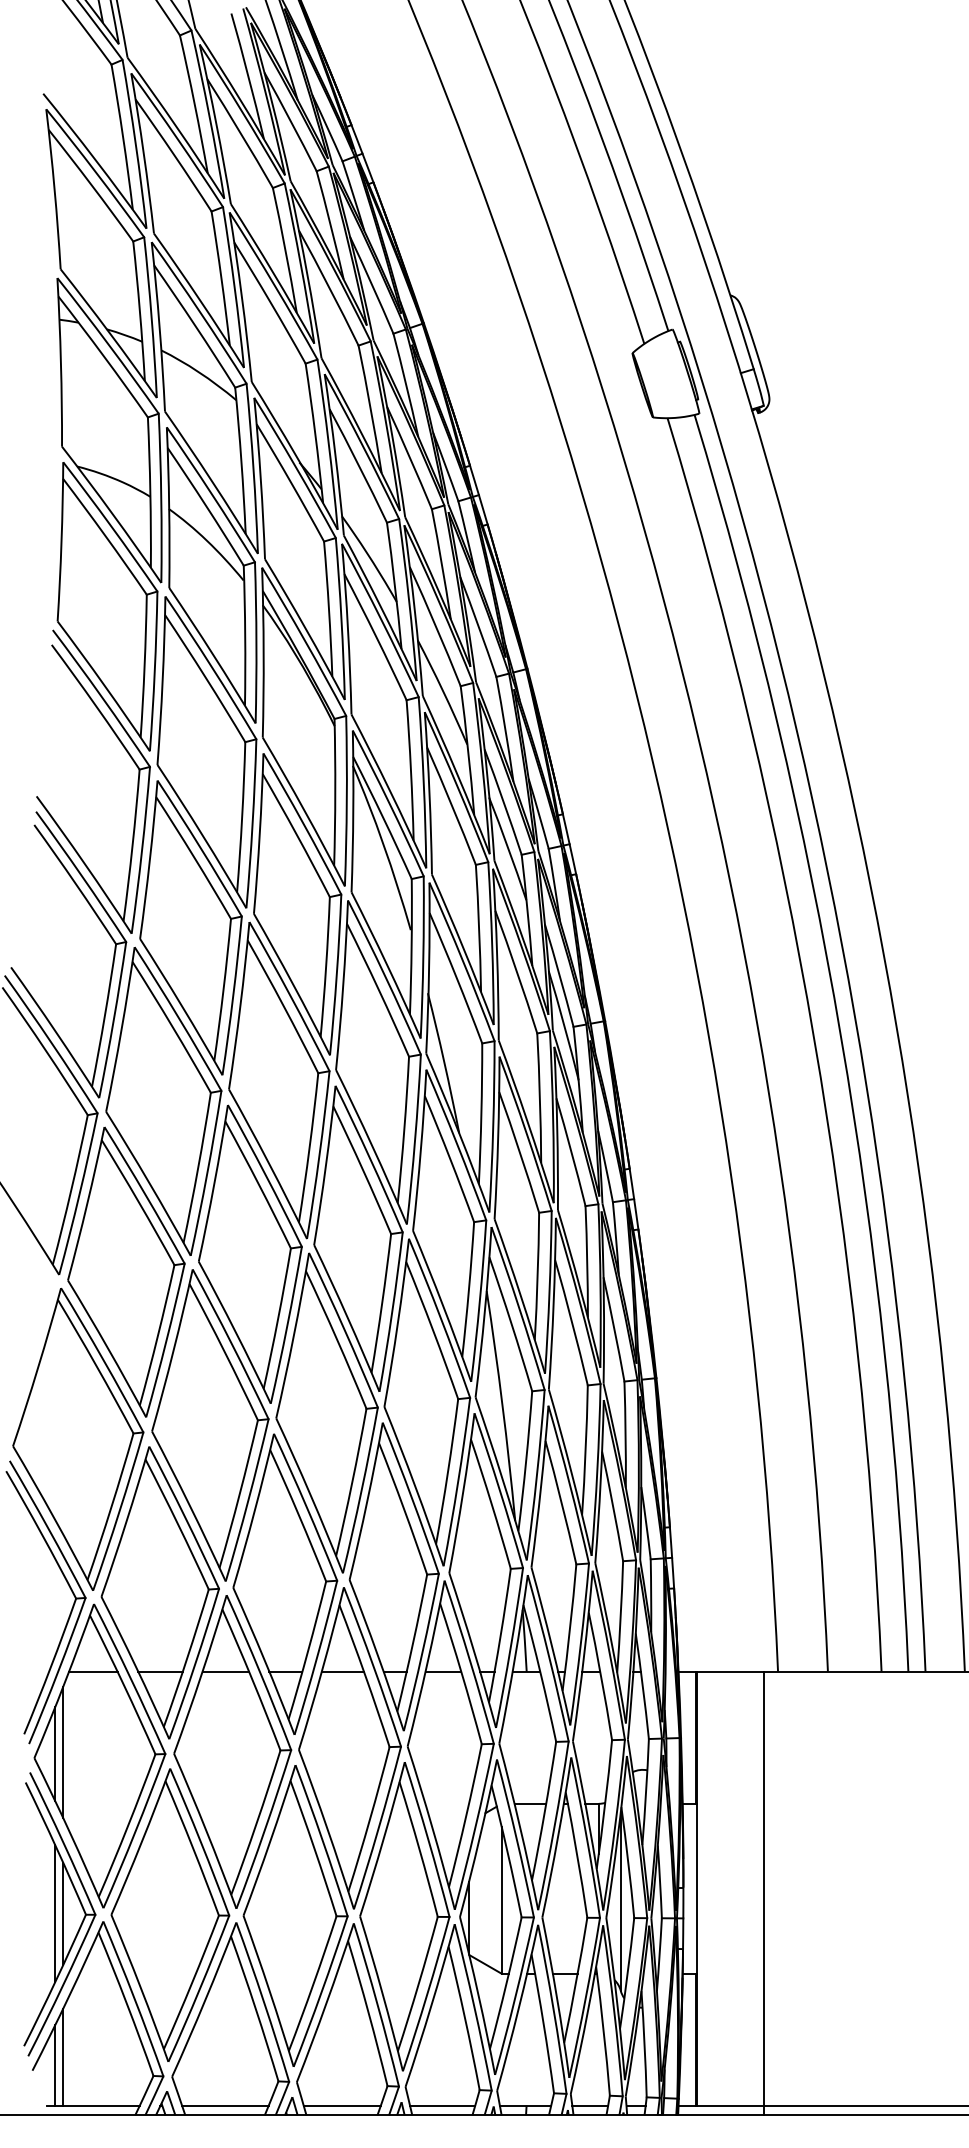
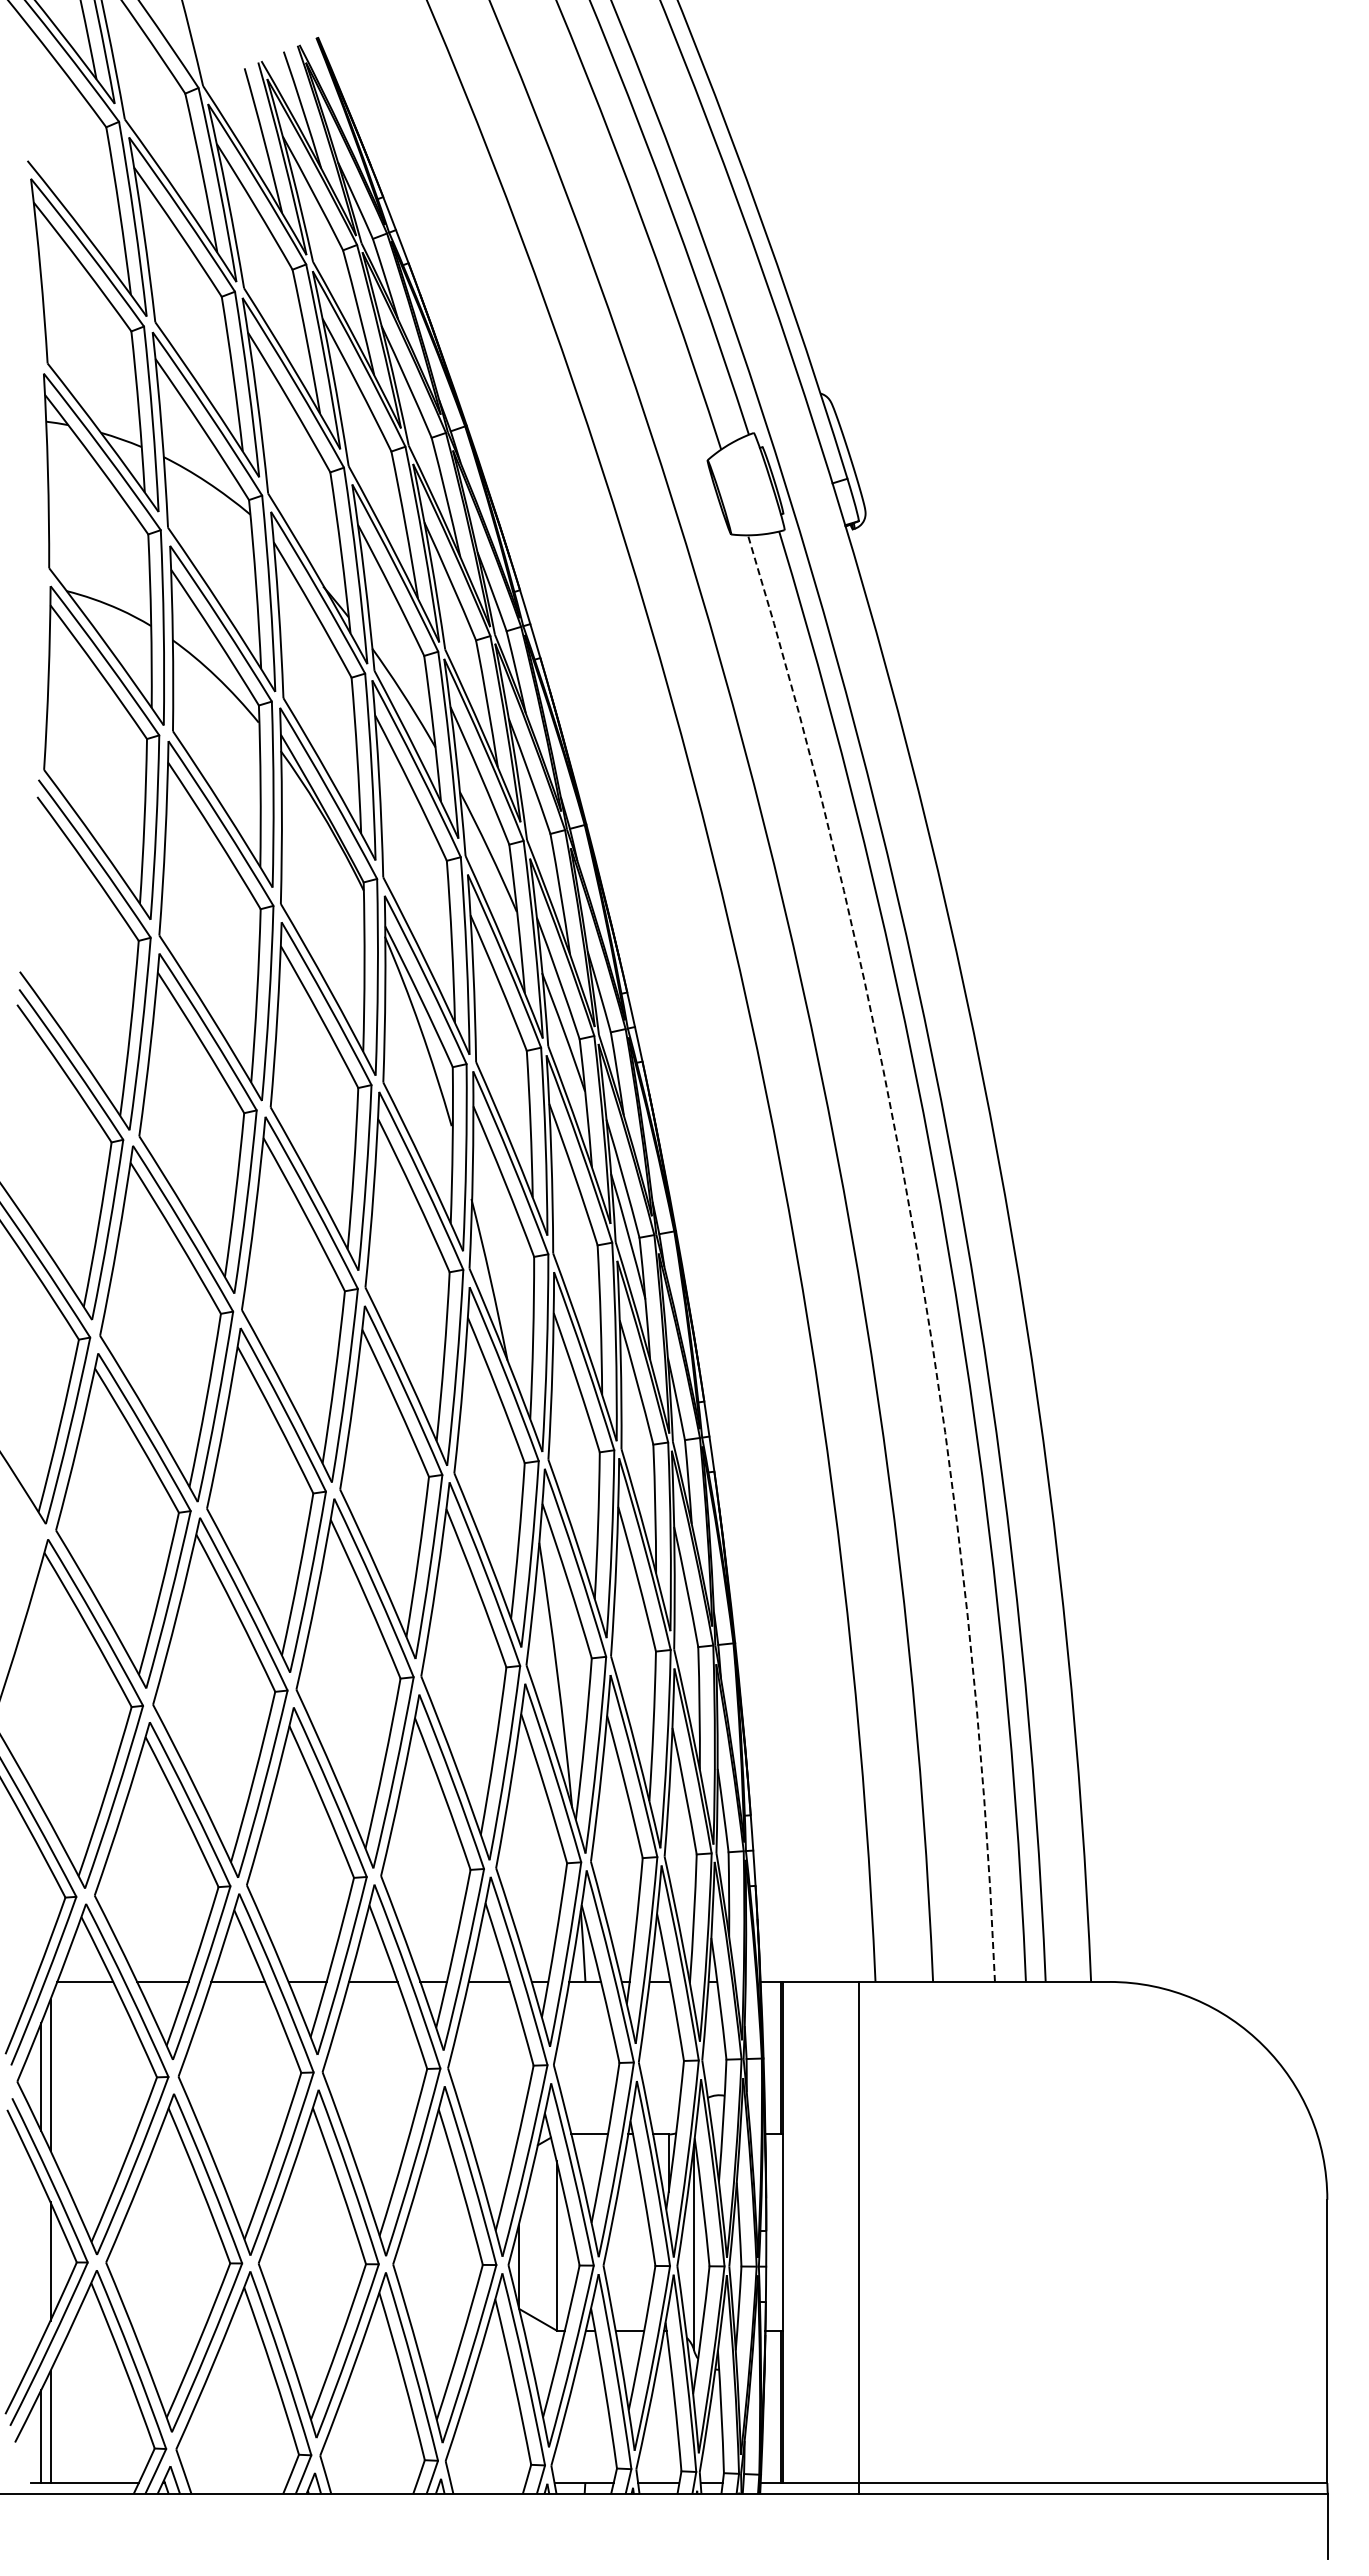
arc: (814, 1037) -> (917, 1250), solid -> dashed
line: (55, 1913) -> (41, 2260), removed
line: (225, 2106) -> (237, 2483), removed
line: (342, 2106) -> (372, 2483), removed
line: (442, 2106) -> (488, 2483), removed

